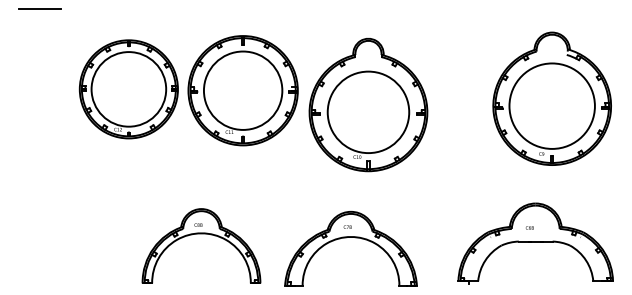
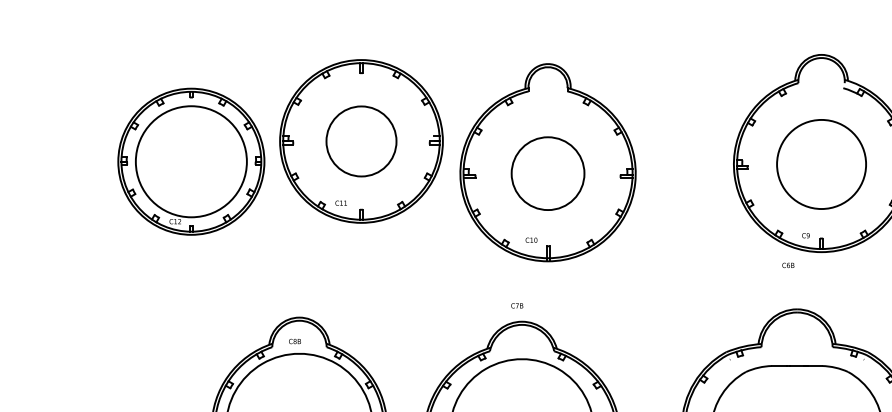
line: (39, 8) -> (58, 19), removed
part: (128, 89) -> (190, 161), moved
circle: (242, 90) -> (360, 141), size x0.6
circle: (551, 105) -> (820, 163), size x0.7
circle: (368, 112) -> (548, 173), size x0.6
text: (347, 226) -> (516, 304), moved
text: (529, 227) -> (787, 264), moved

